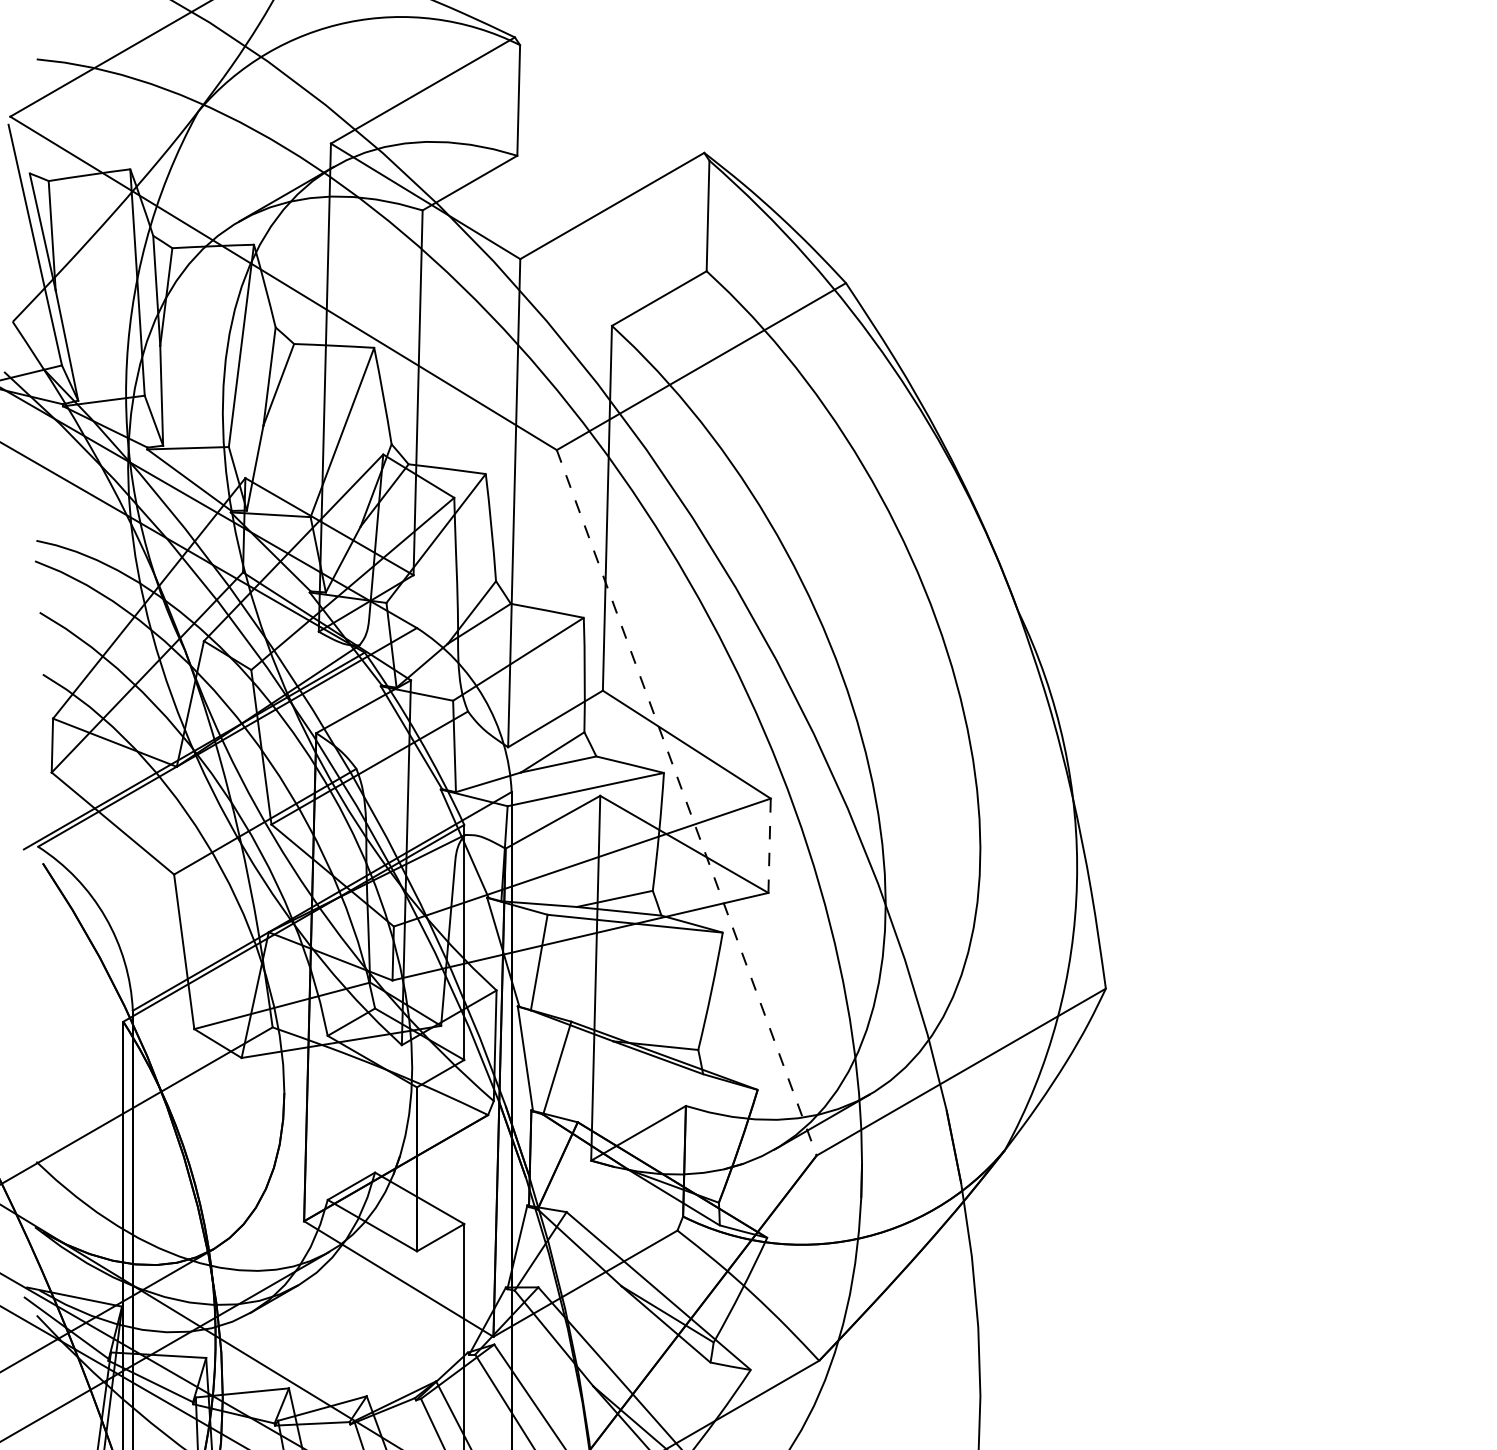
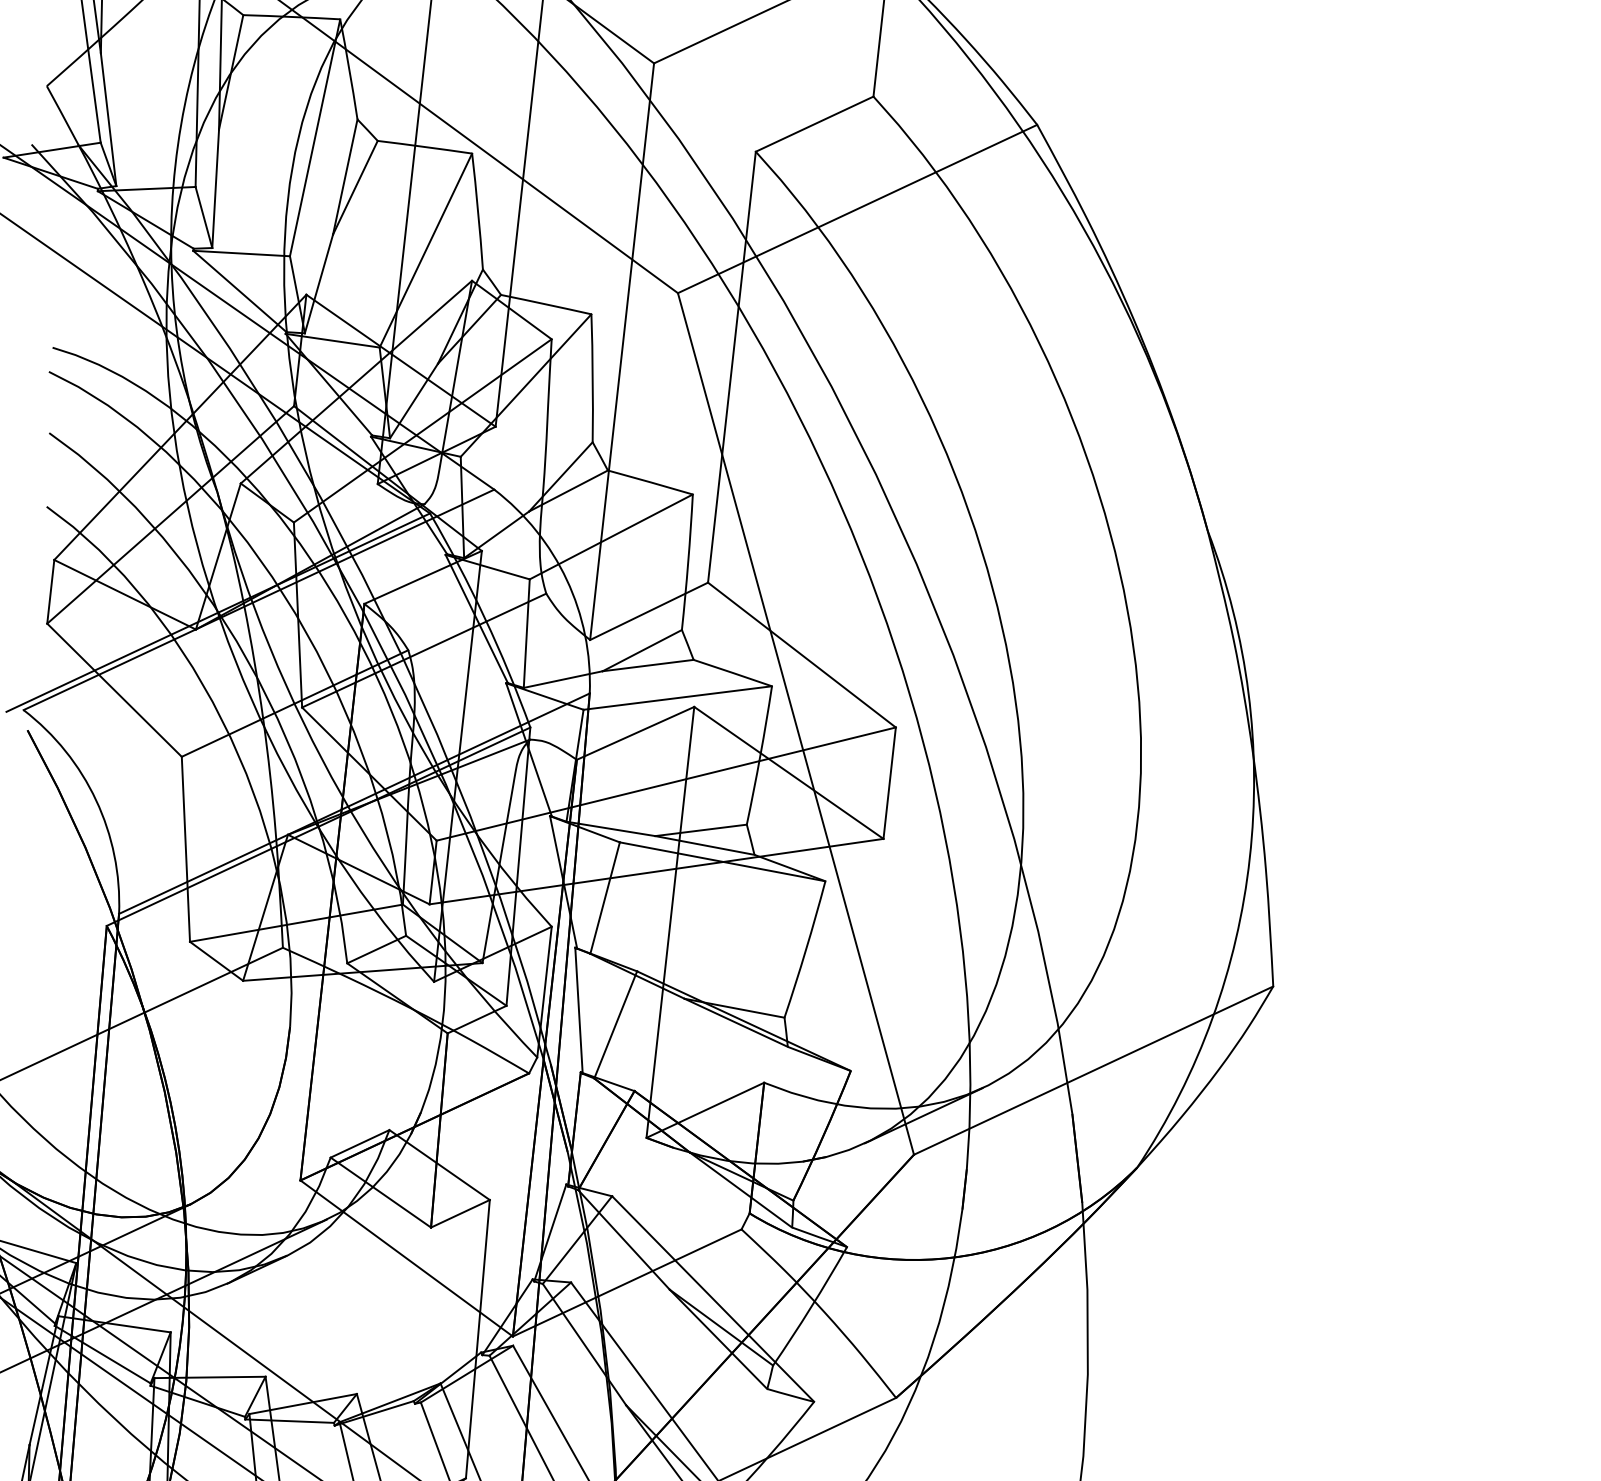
line: (686, 802) -> (795, 723), dashed -> solid
line: (769, 845) -> (889, 782), dashed -> solid

